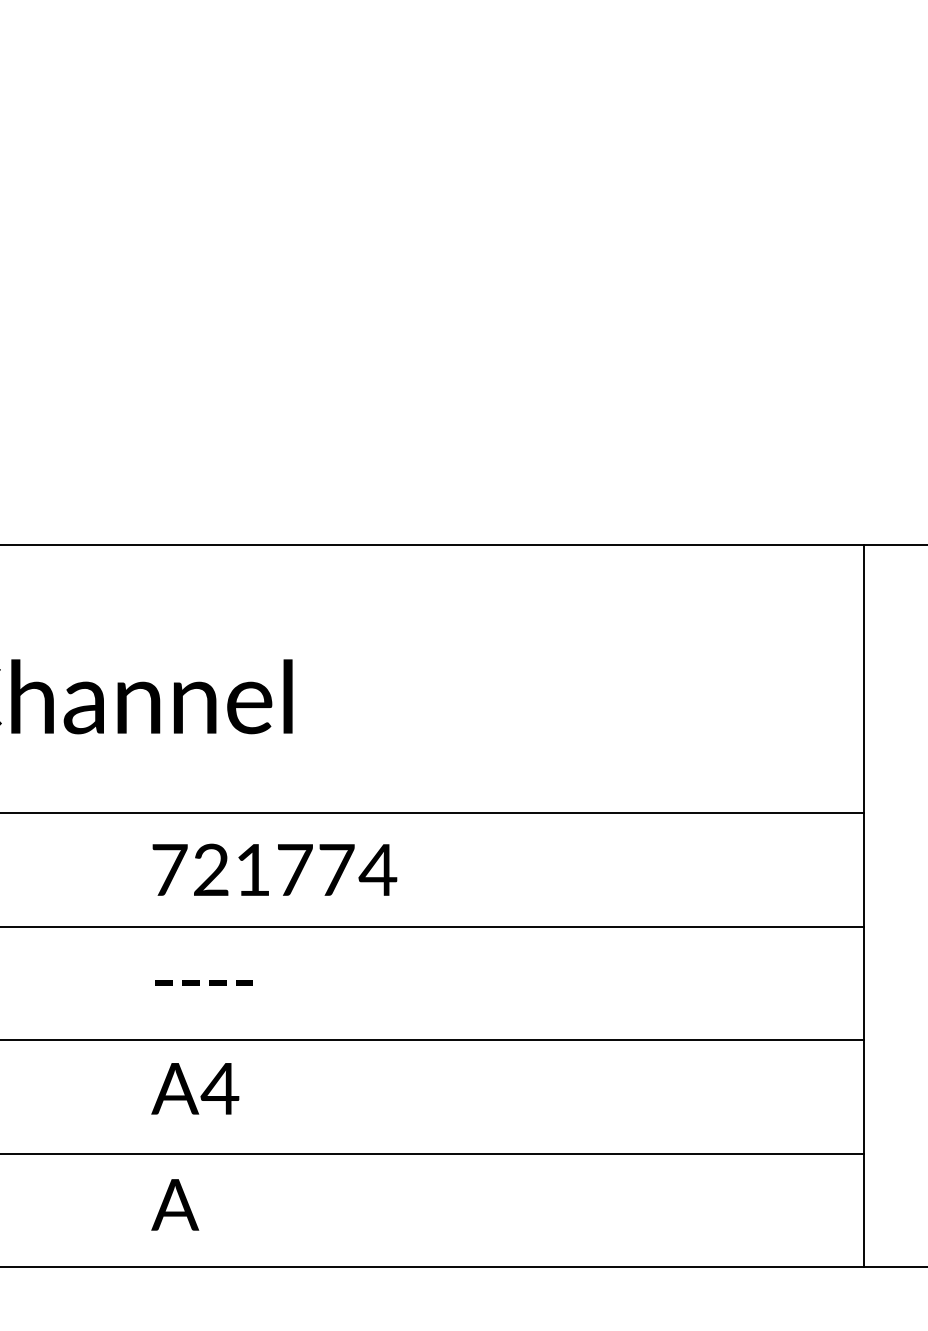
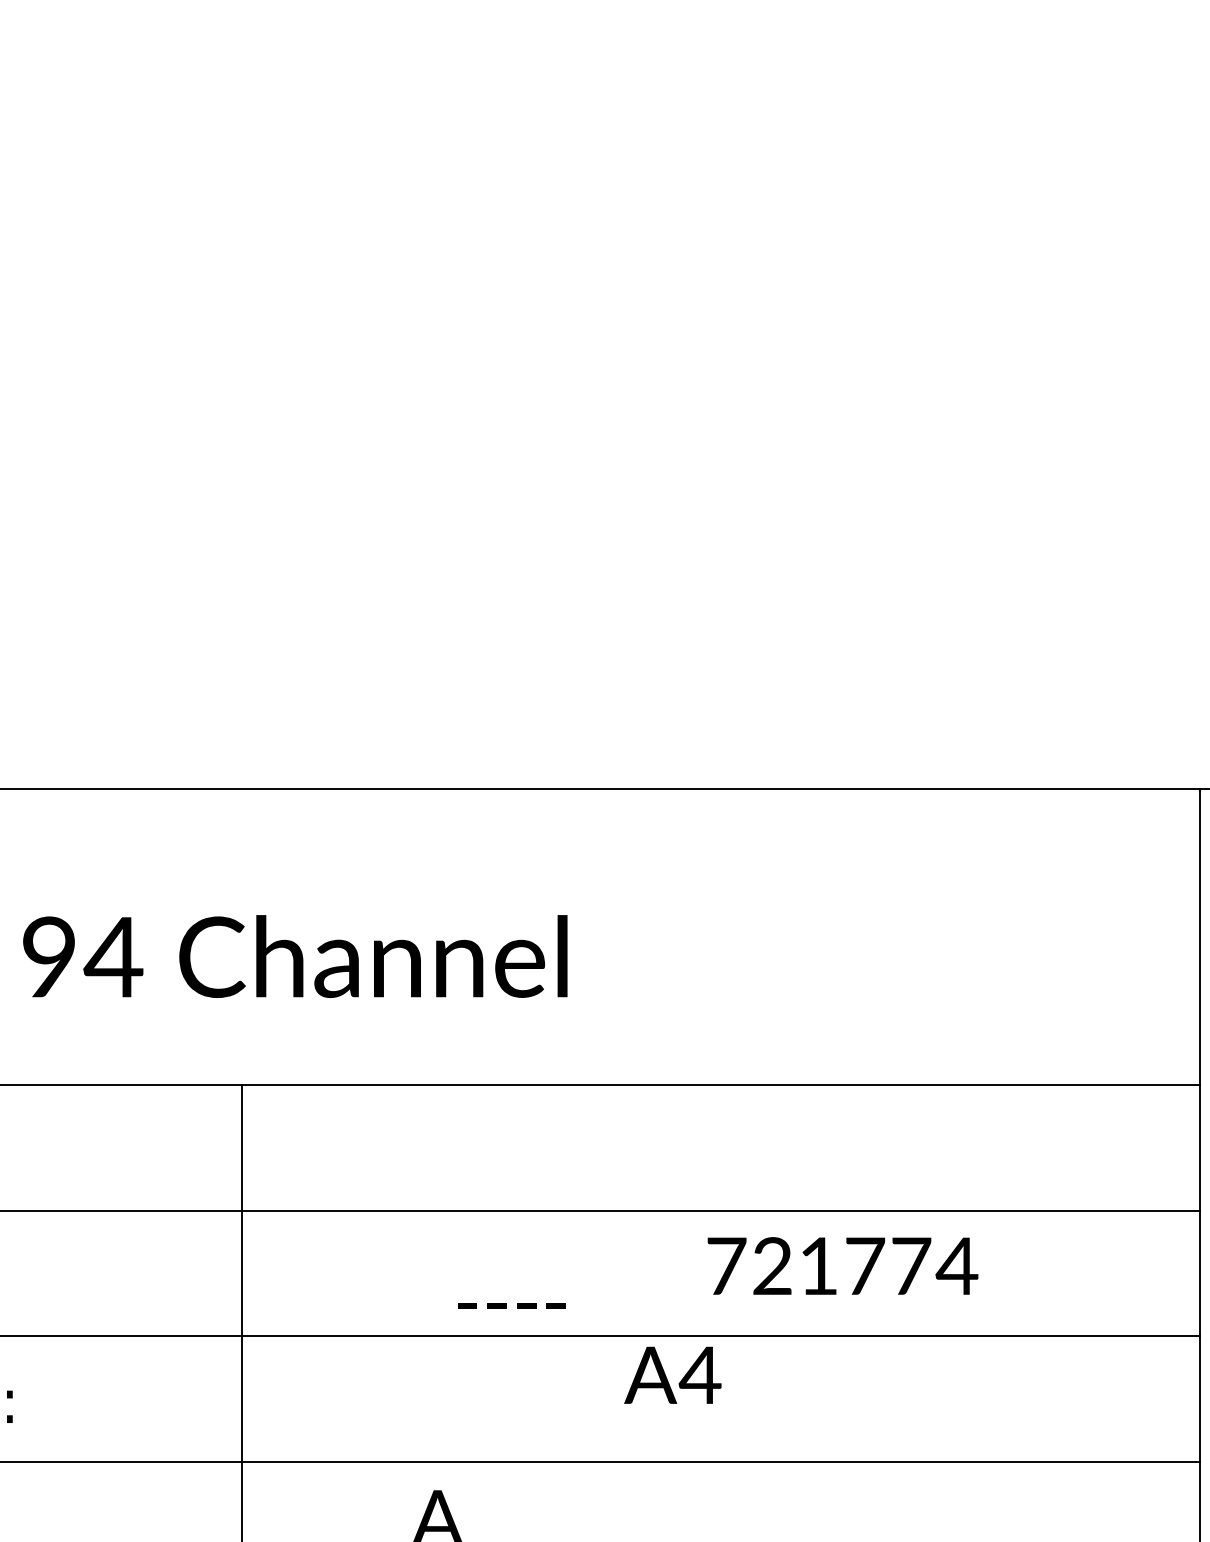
text: (274, 869) -> (842, 1265), moved
text: (203, 982) -> (511, 1305), moved
text: (194, 1088) -> (672, 1374), moved

